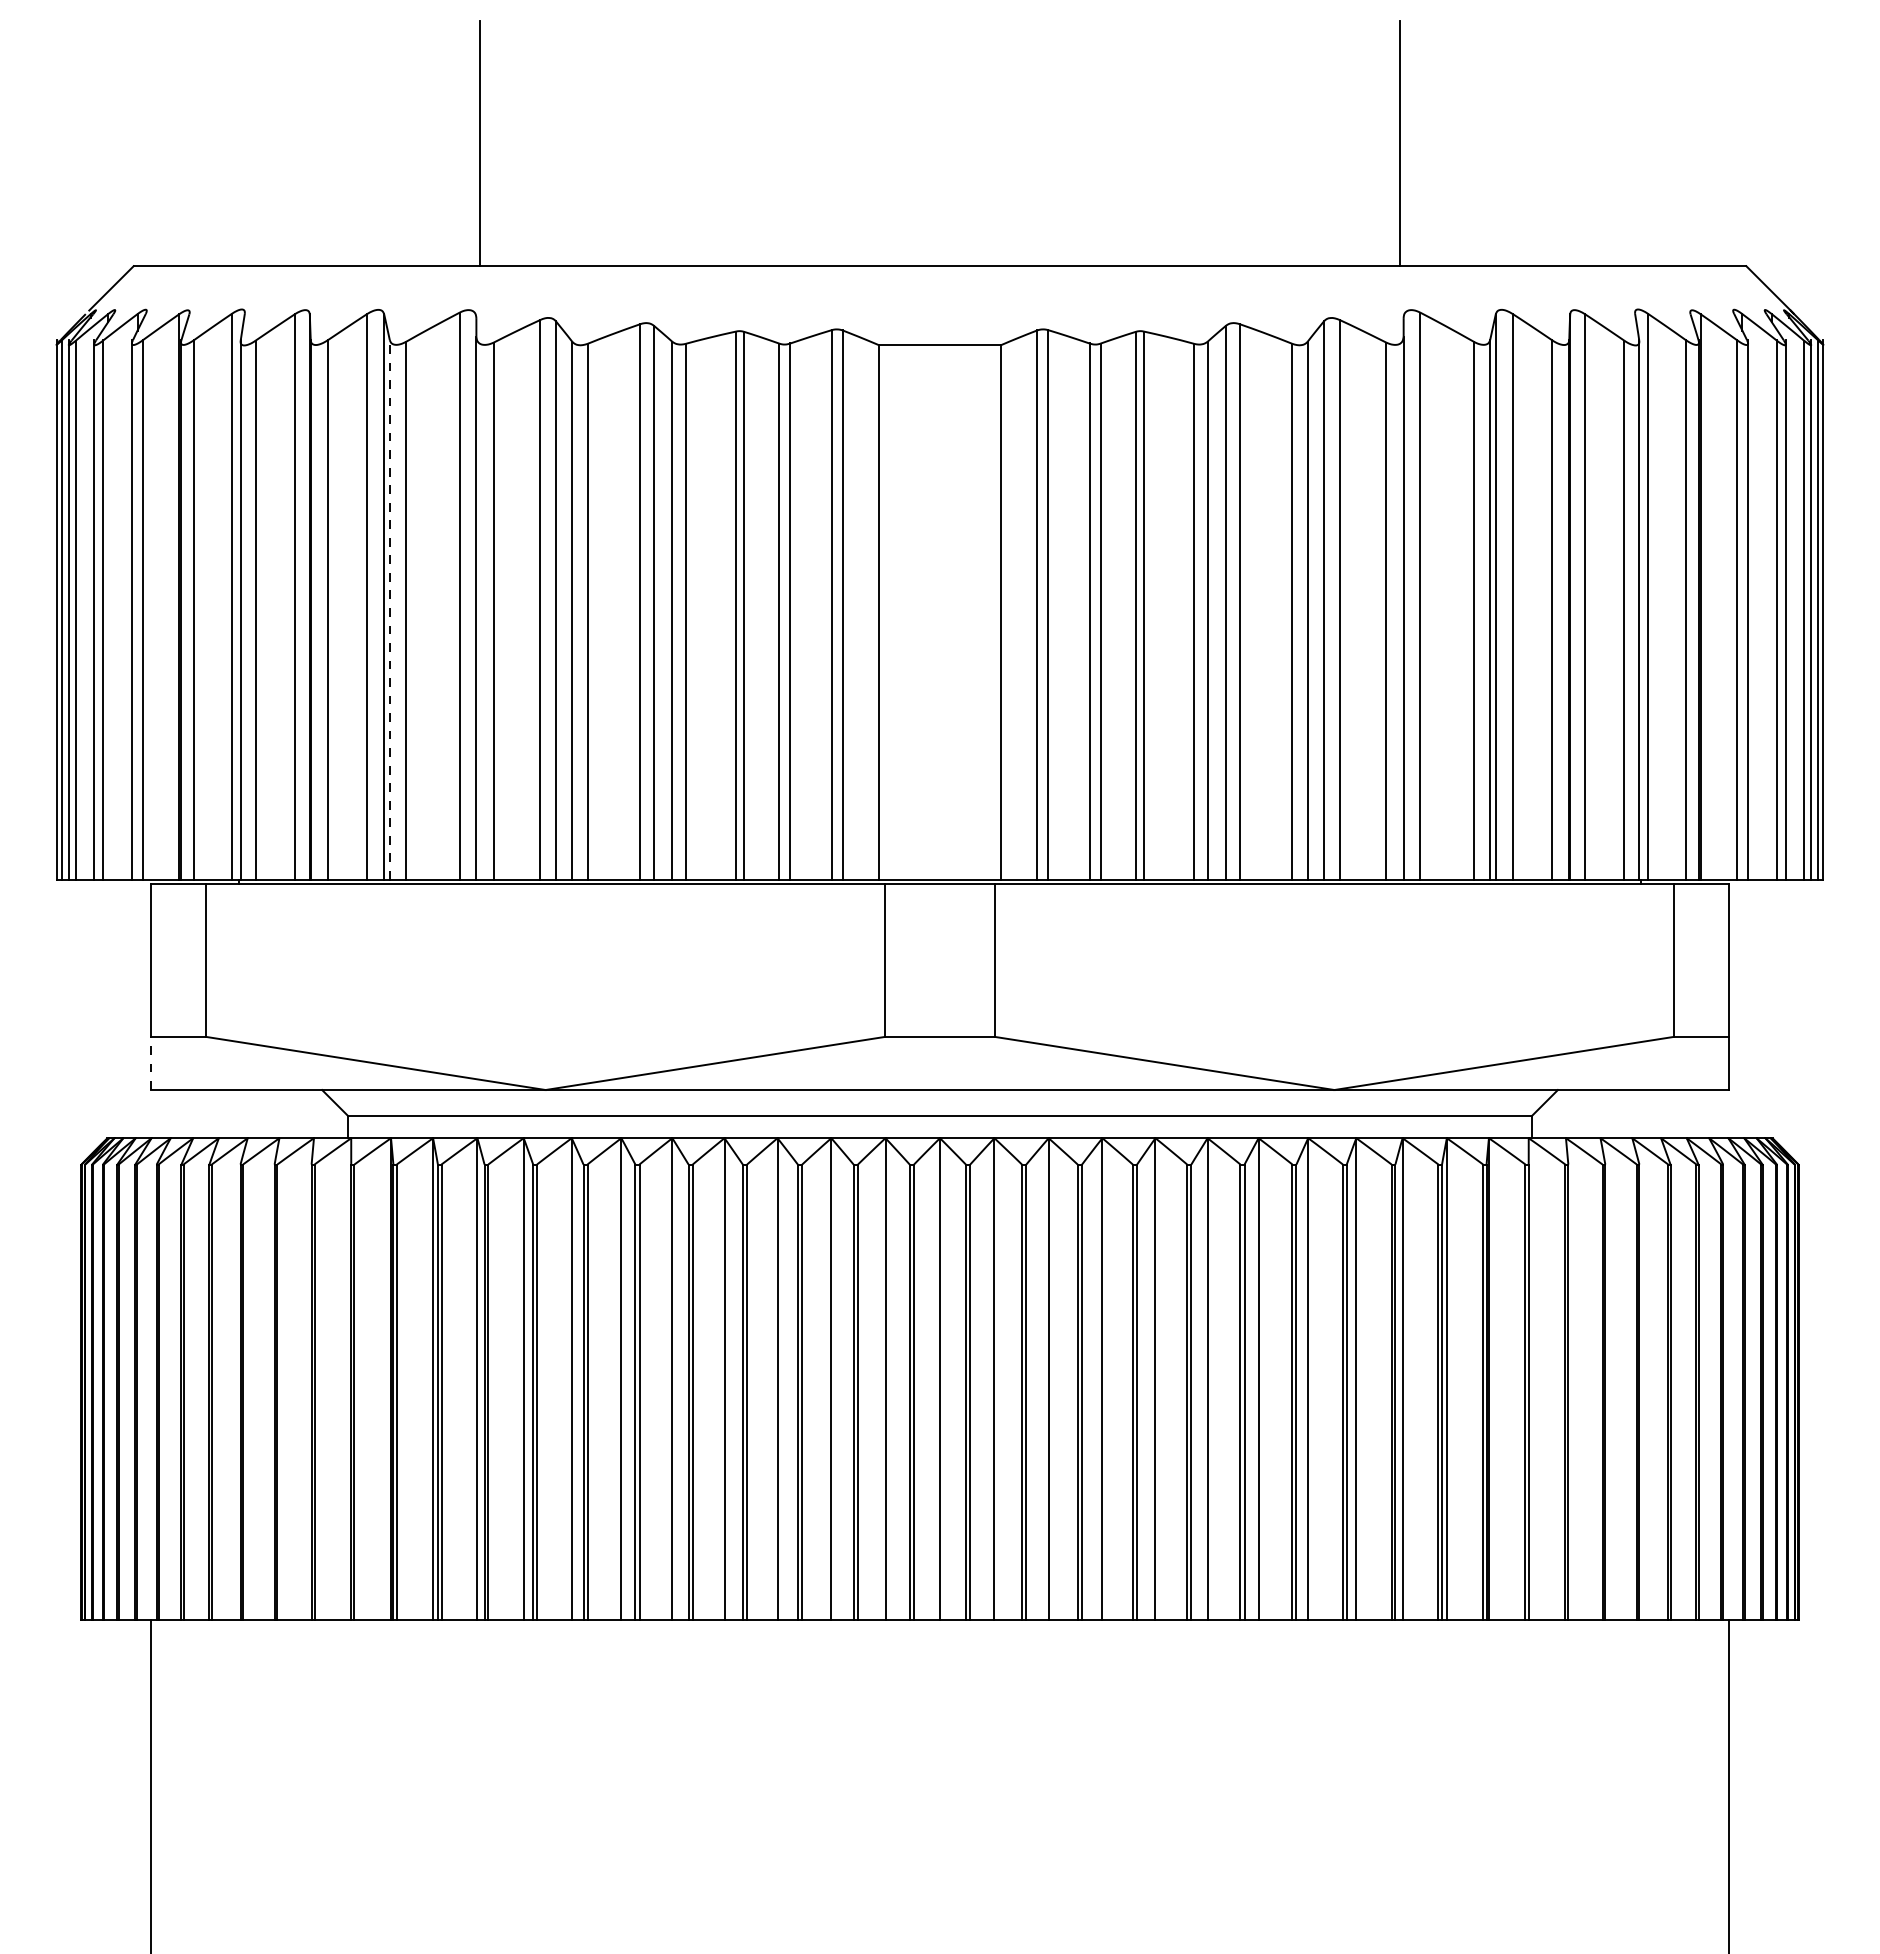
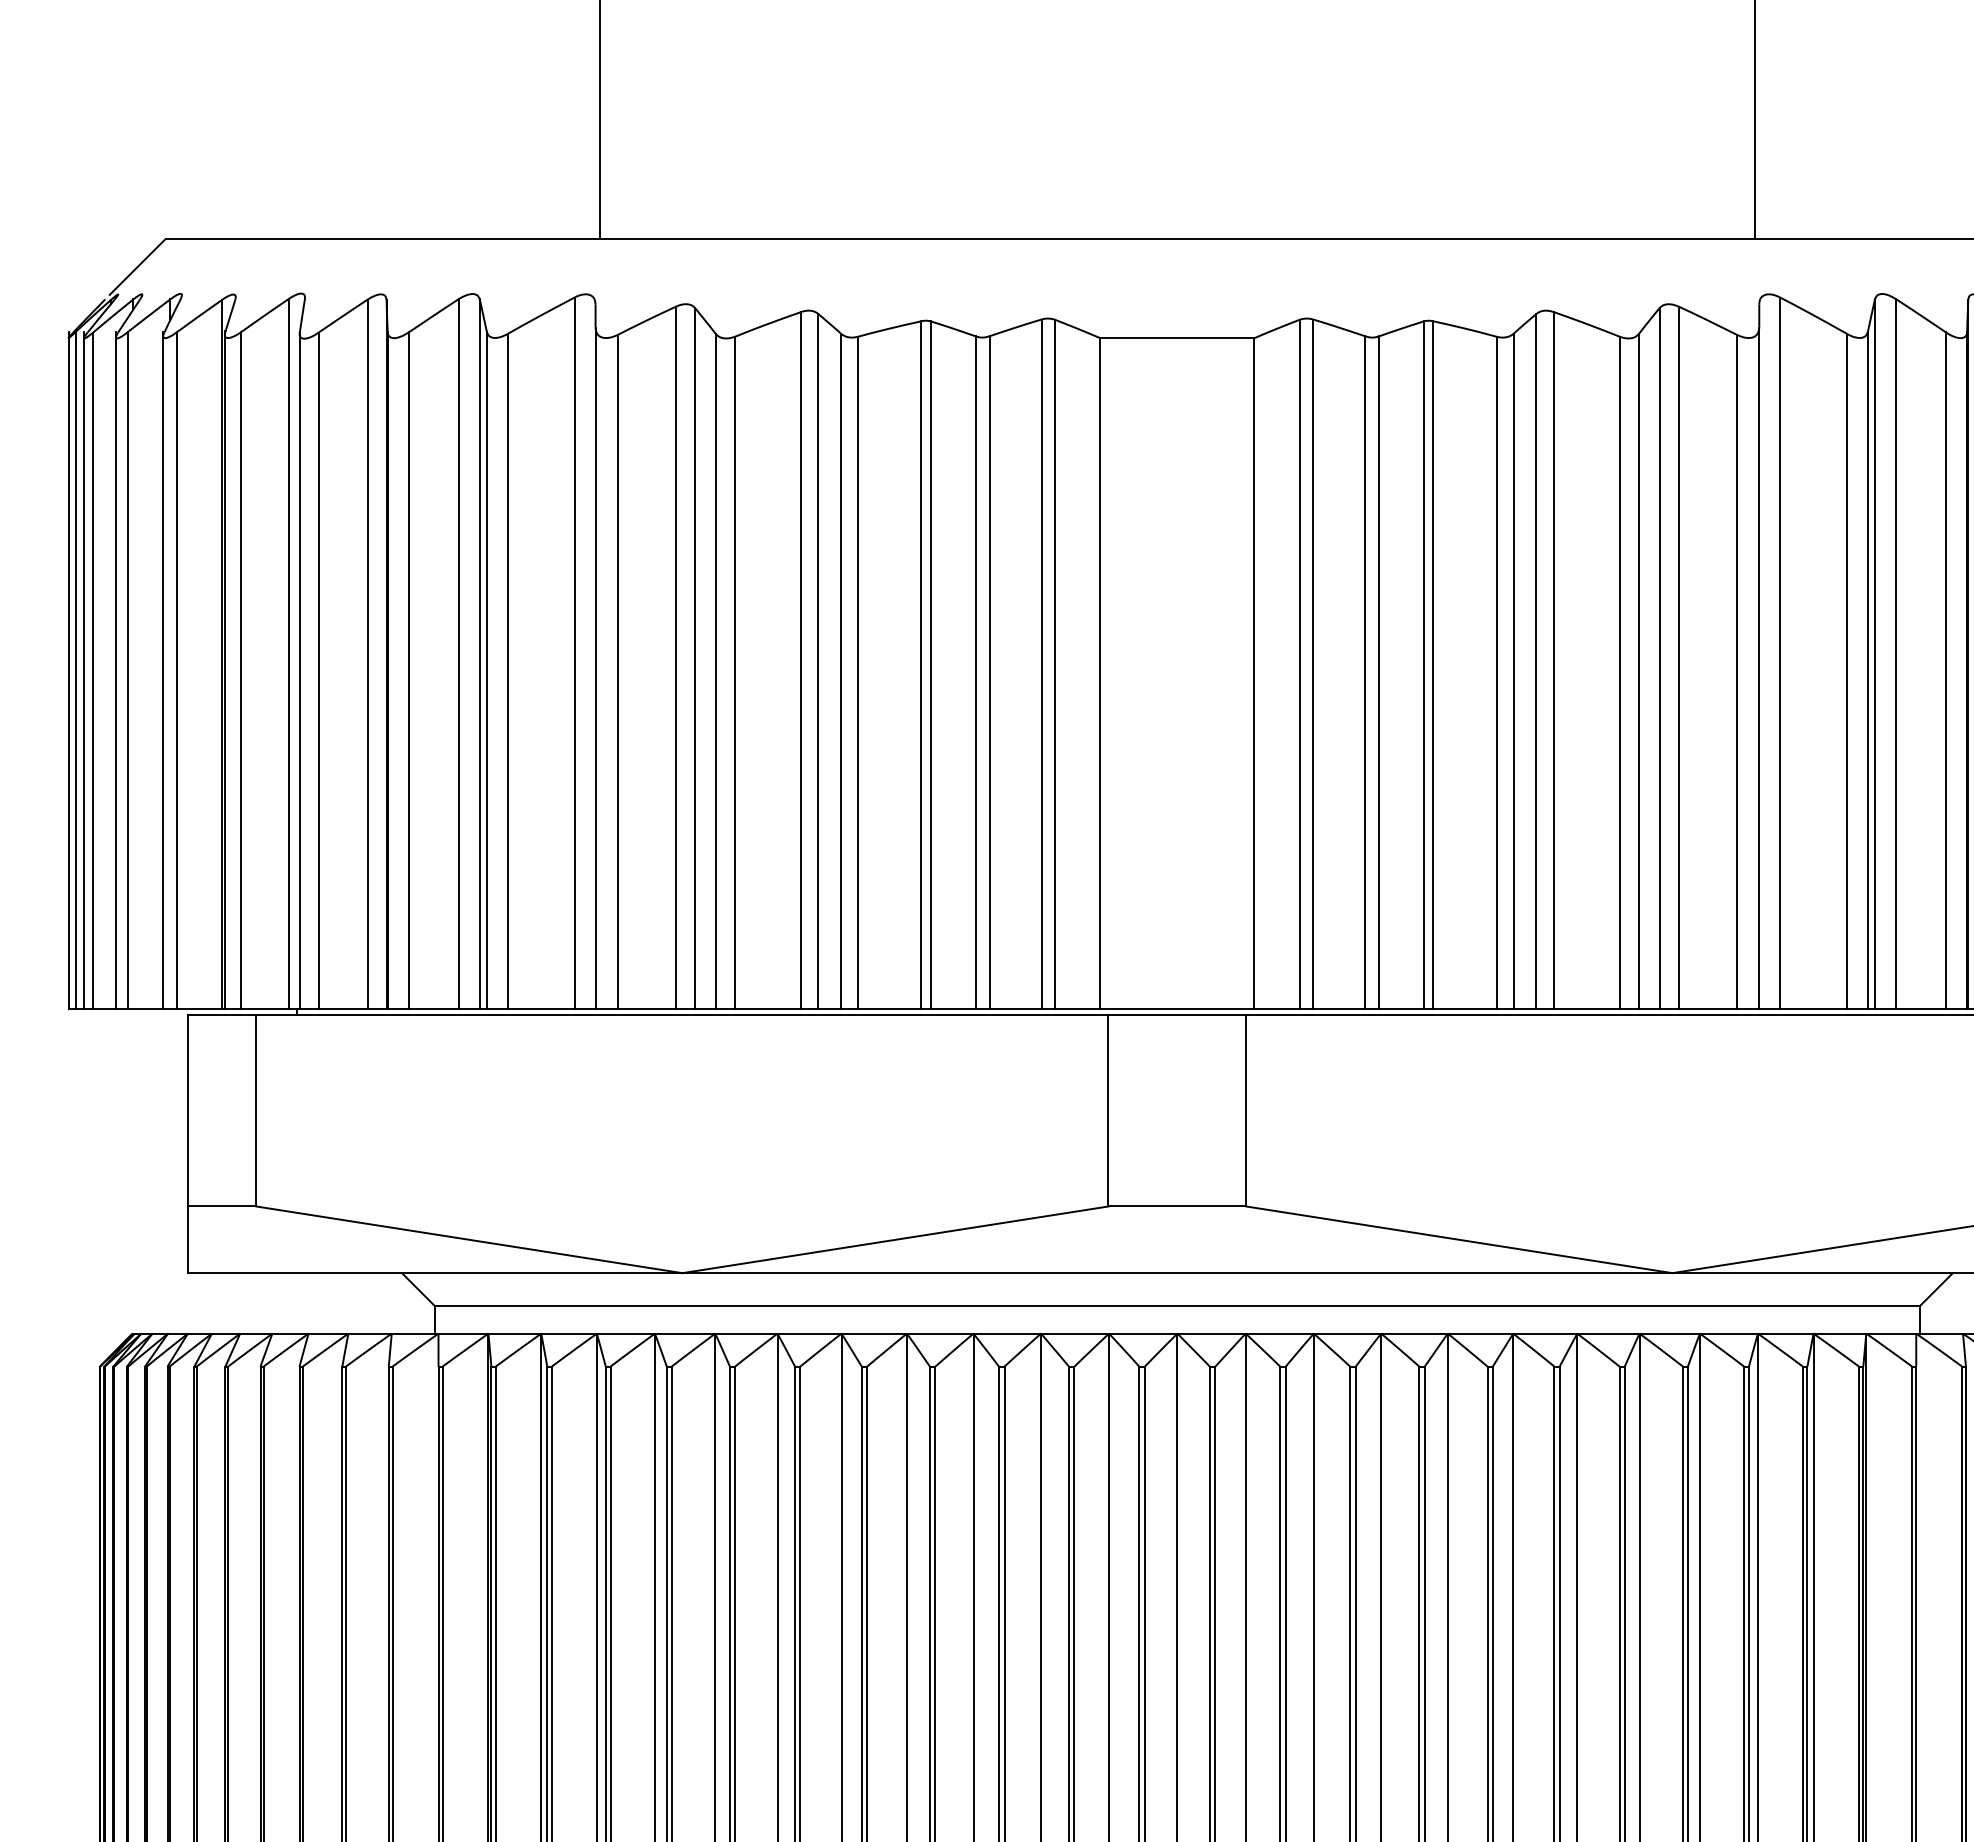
line: (389, 609) -> (486, 670), dashed -> solid
line: (151, 1063) -> (187, 1239), dashed -> solid

